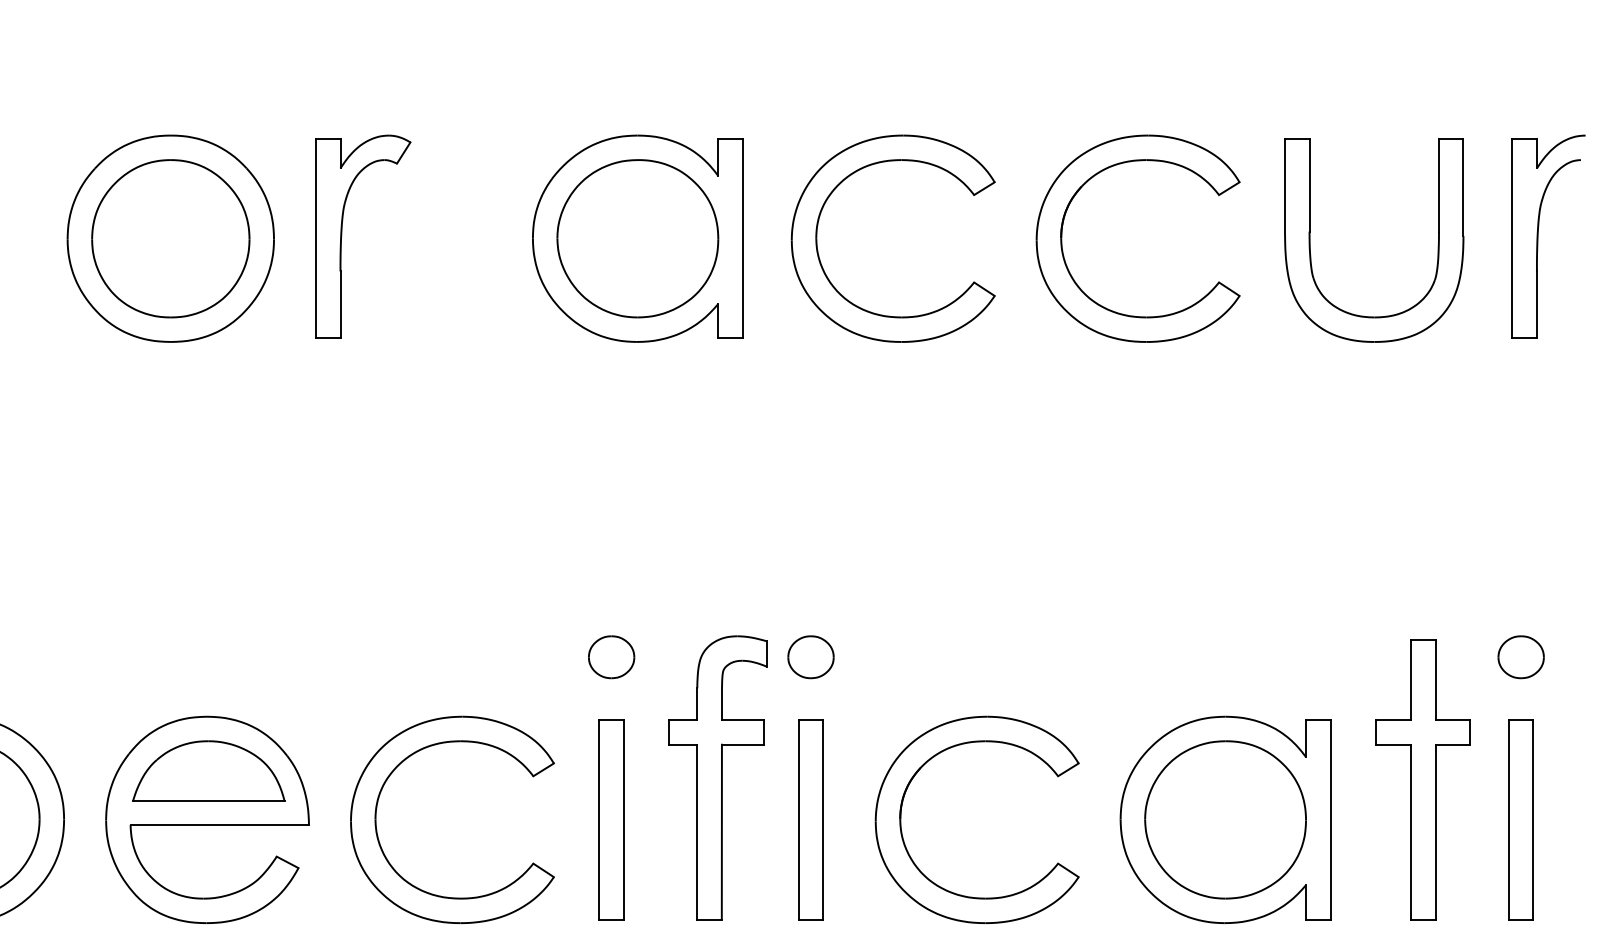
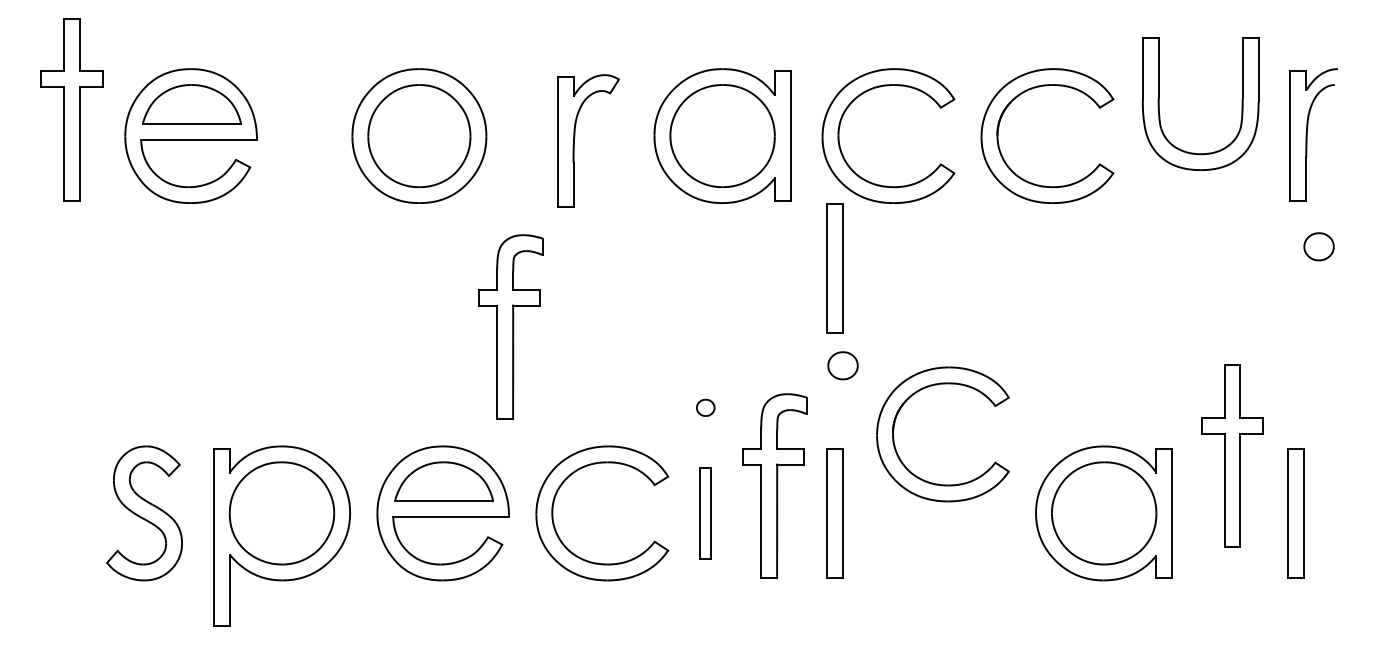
part: (343, 230) -> (575, 136), moved
part: (1310, 239) -> (1159, 103), moved
part: (810, 442) -> (834, 268), added
part: (311, 533) -> (510, 327), added
part: (611, 656) -> (705, 407), size x0.6
part: (810, 656) -> (842, 365), moved
part: (1520, 656) -> (1318, 246), moved
part: (1423, 778) -> (1232, 455), moved
part: (611, 820) -> (705, 513), size x0.7
part: (907, 846) -> (897, 451), moved

